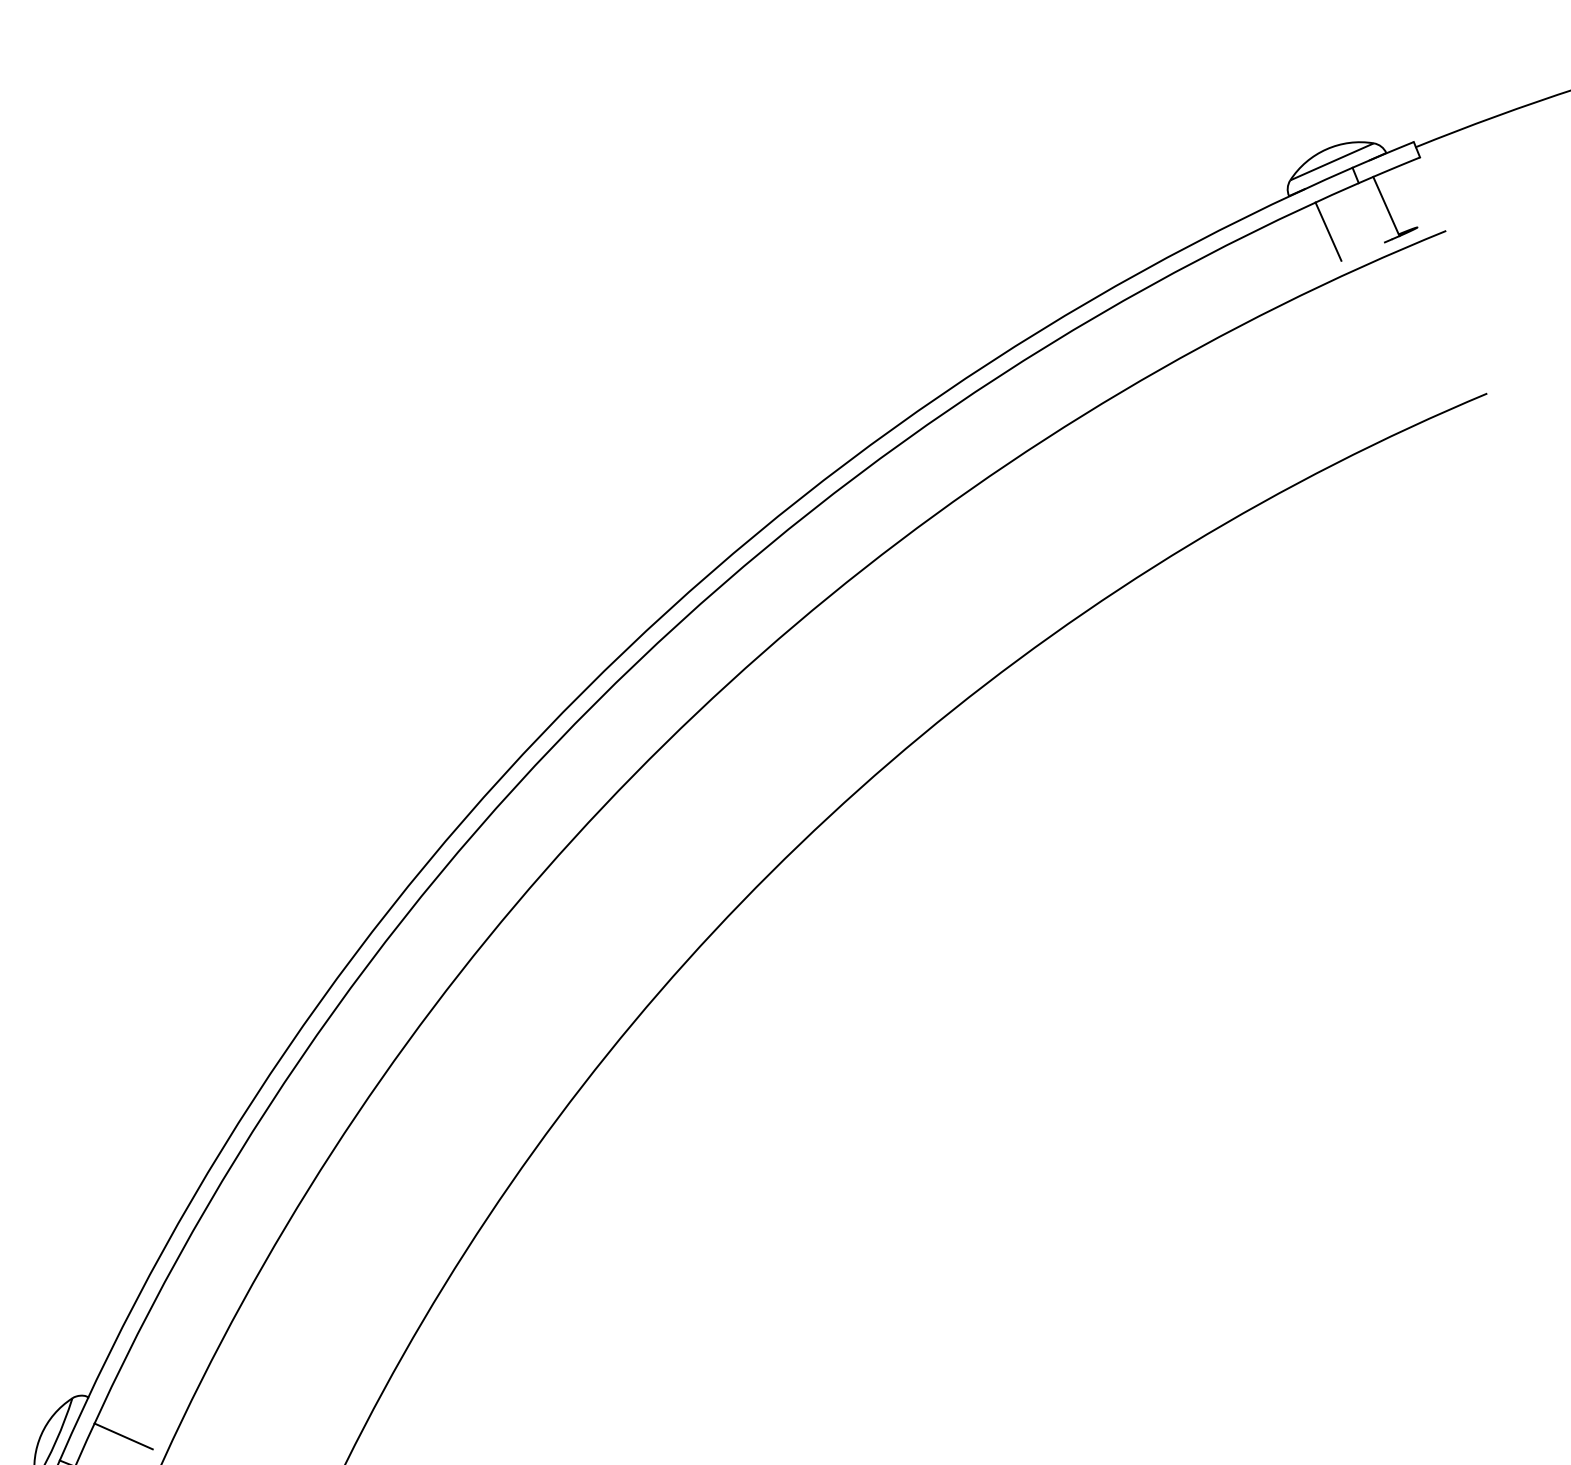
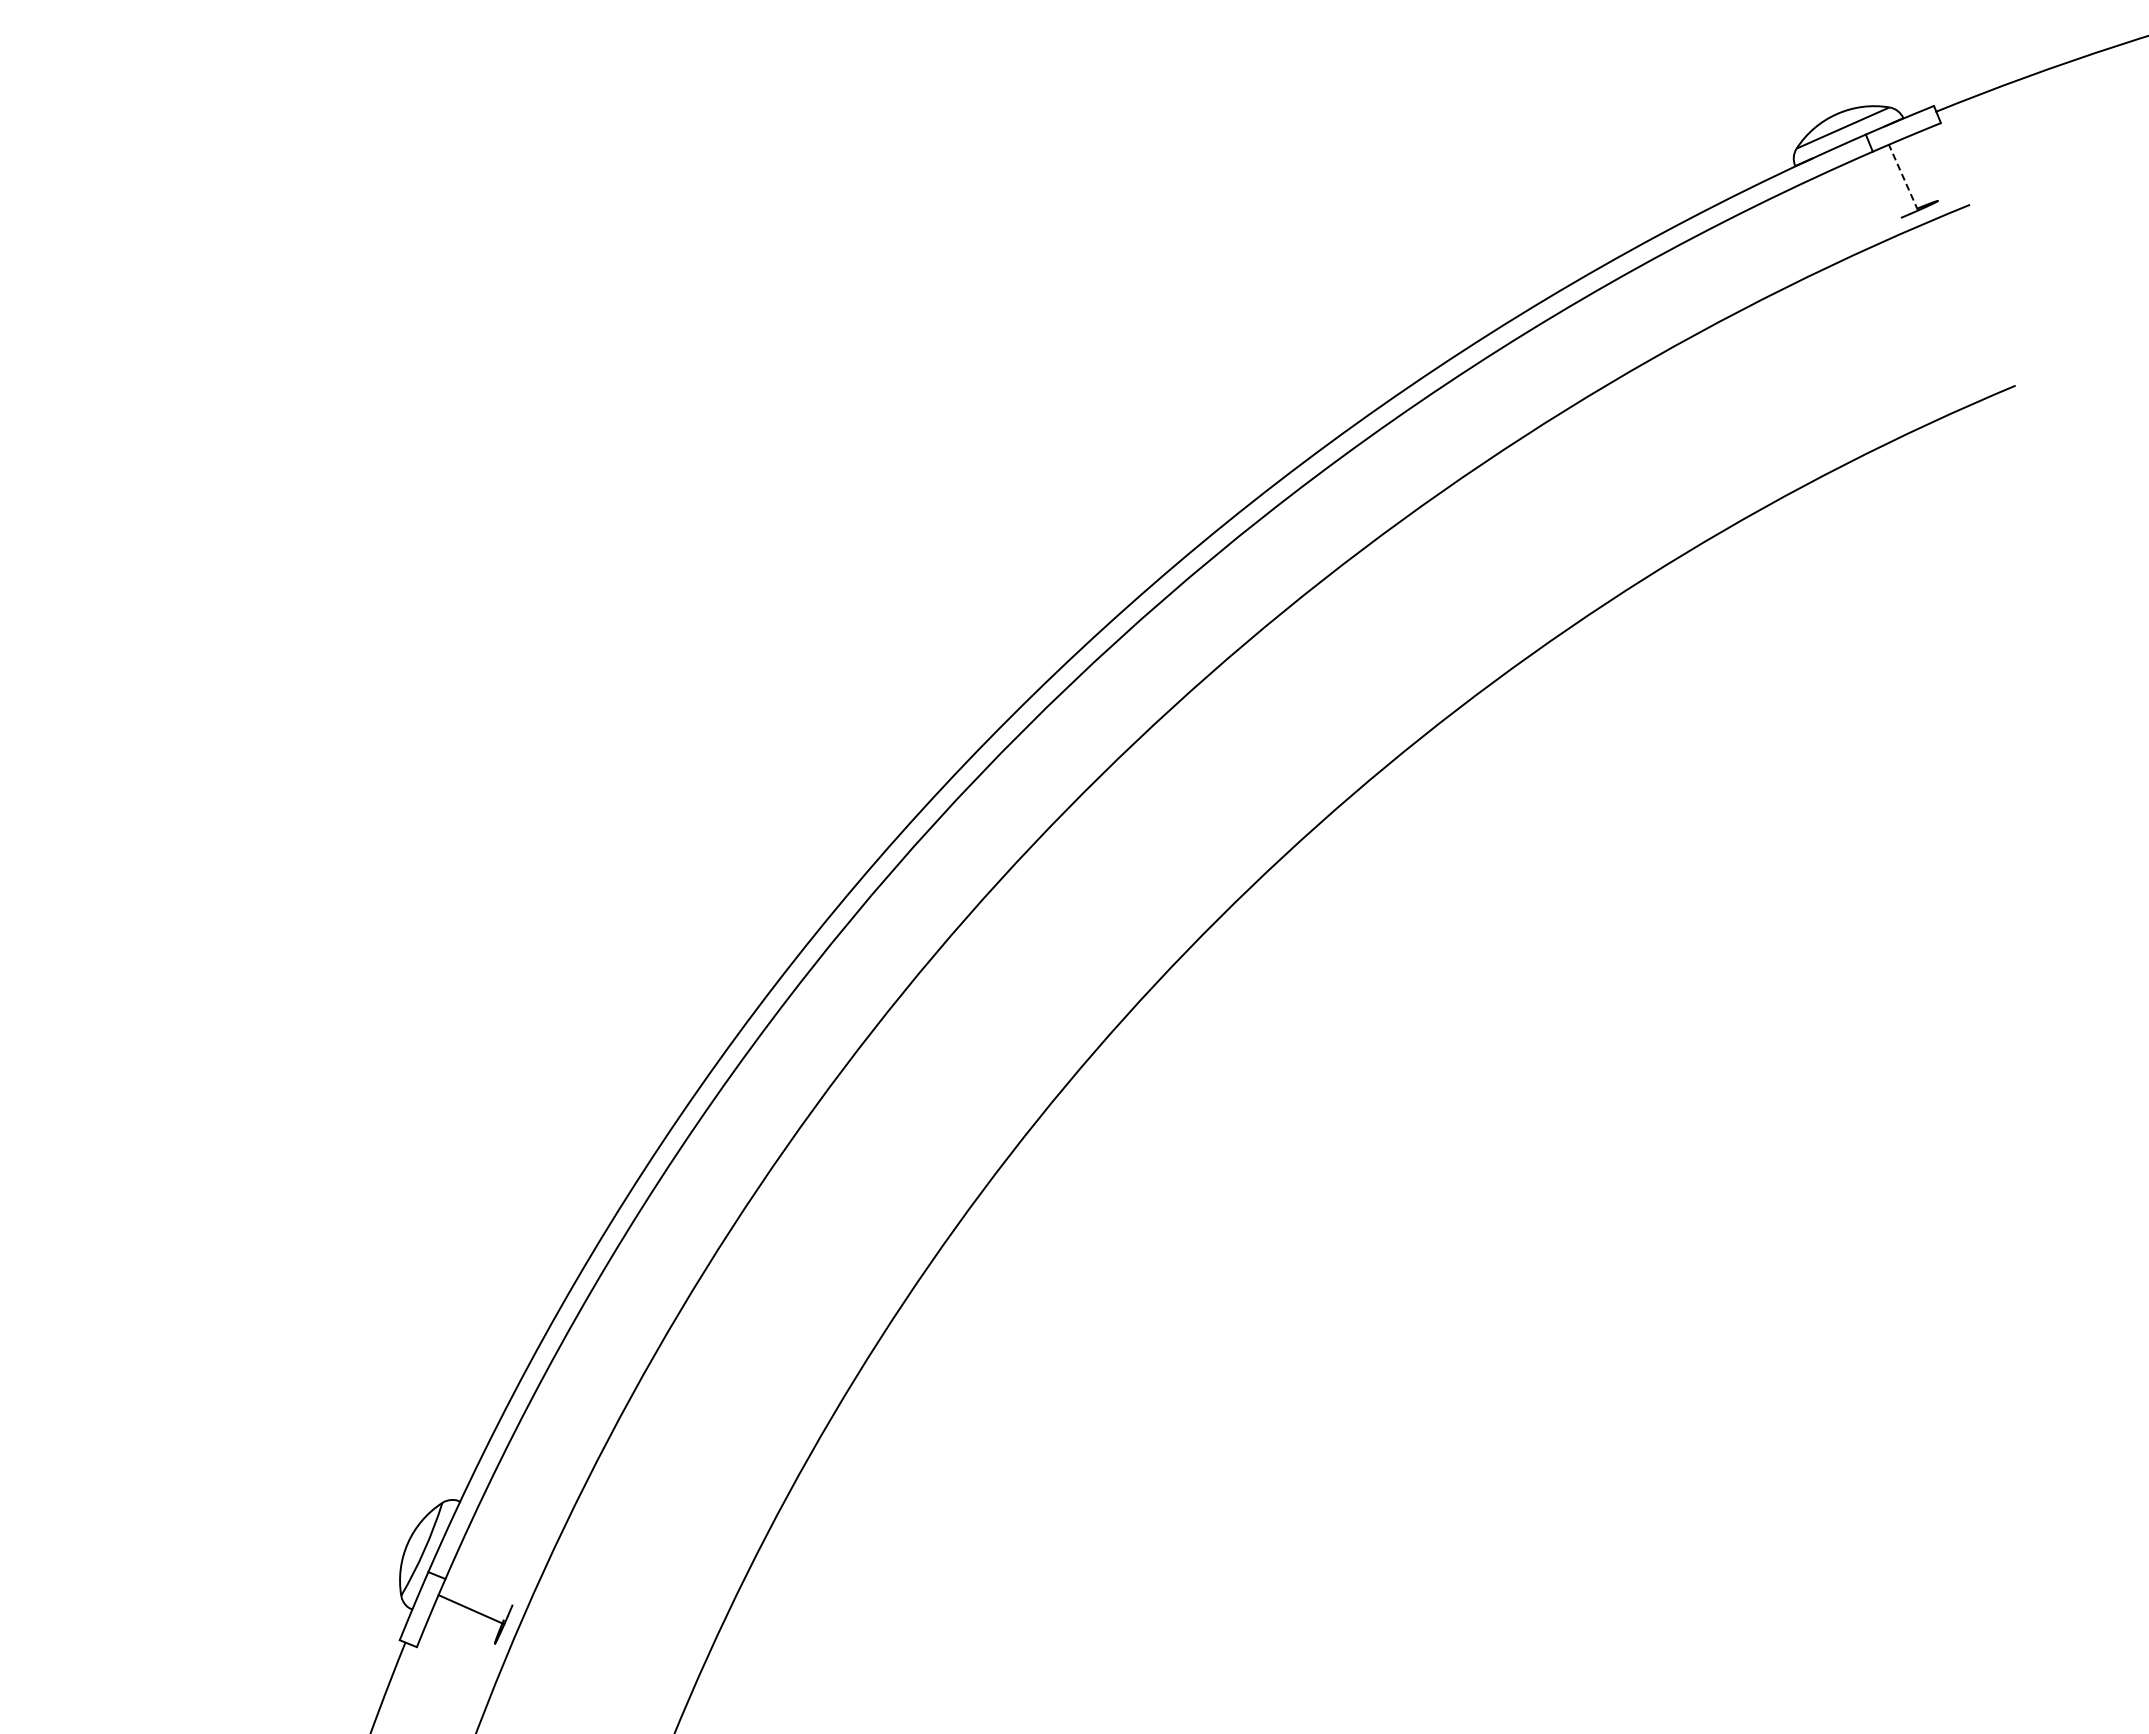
line: (1386, 206) -> (1903, 177), solid -> dashed
line: (1327, 231) -> (1838, 205), removed
line: (122, 1435) -> (498, 1544), removed

